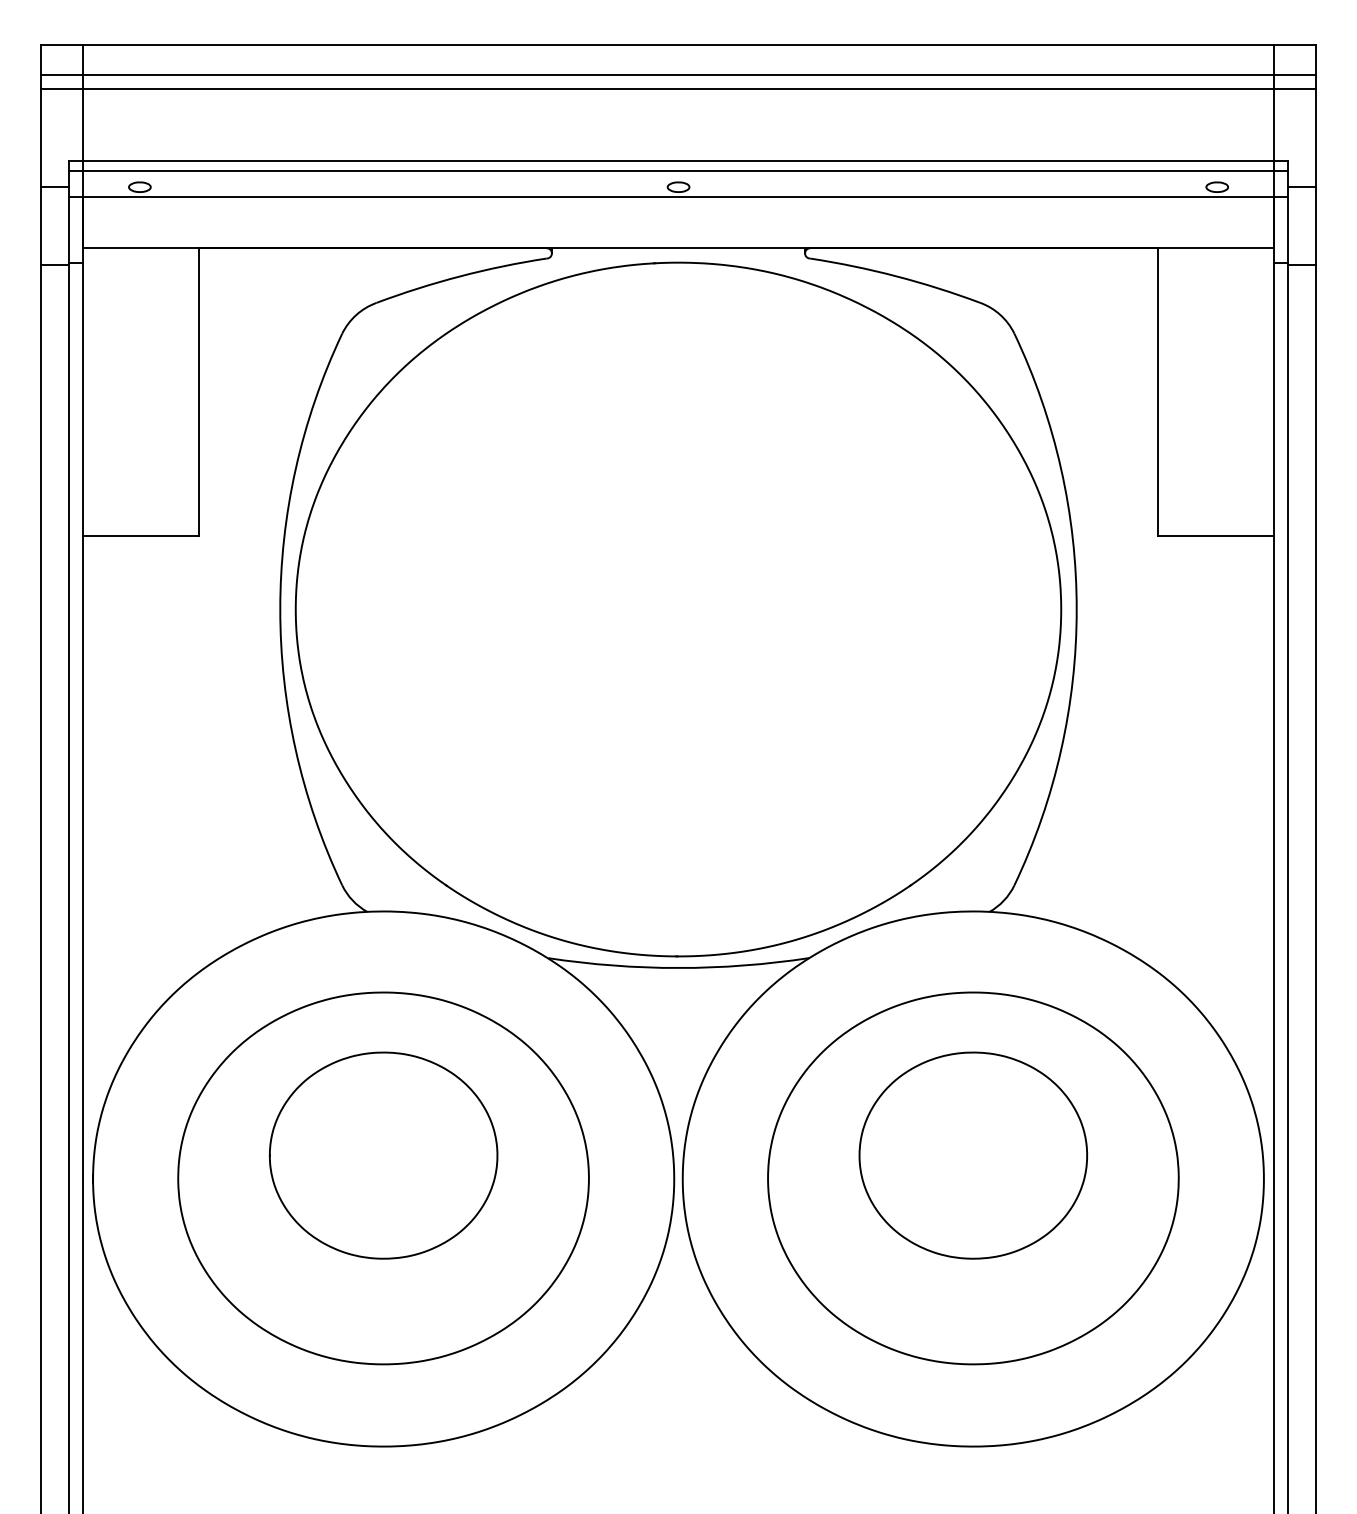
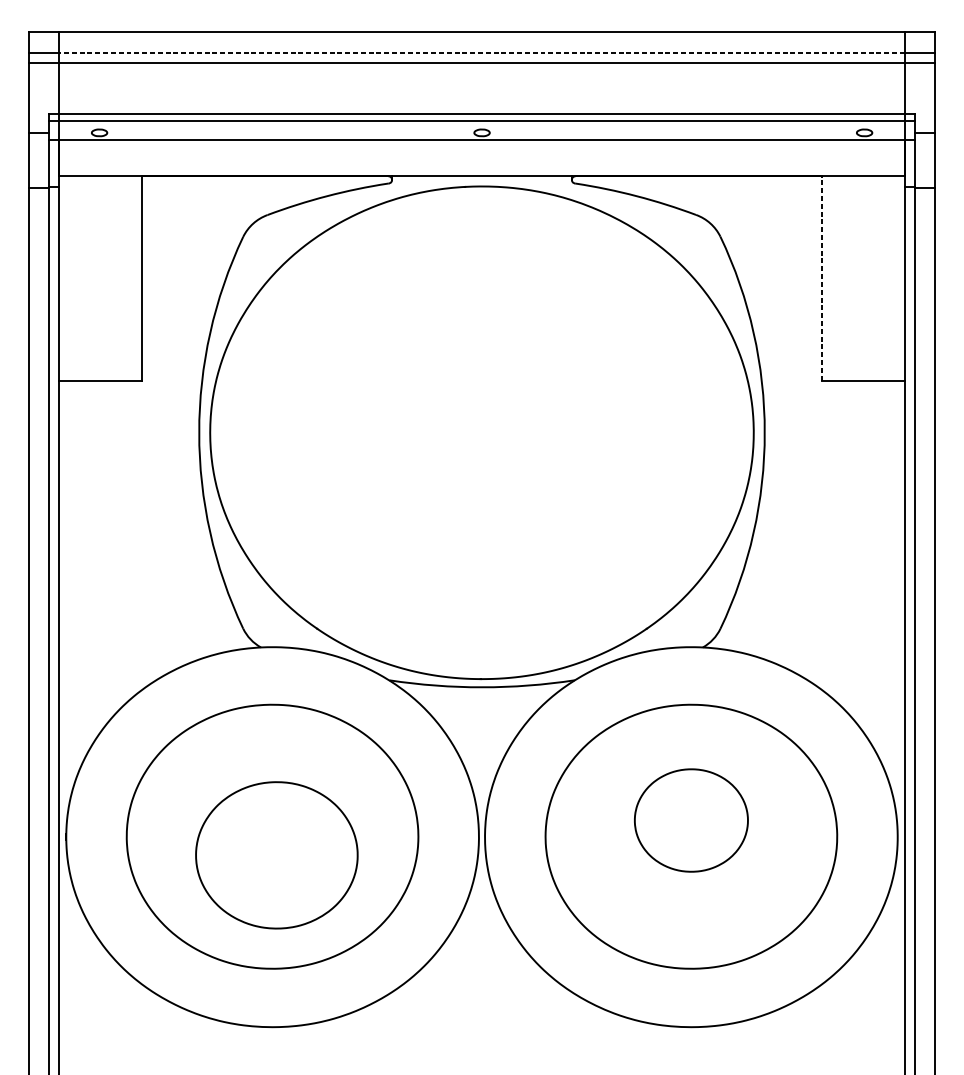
line: (678, 74) -> (482, 52), solid -> dashed
line: (1157, 392) -> (822, 278), solid -> dashed
part: (383, 1155) -> (276, 855), moved
part: (973, 1155) -> (691, 820), size x0.7

